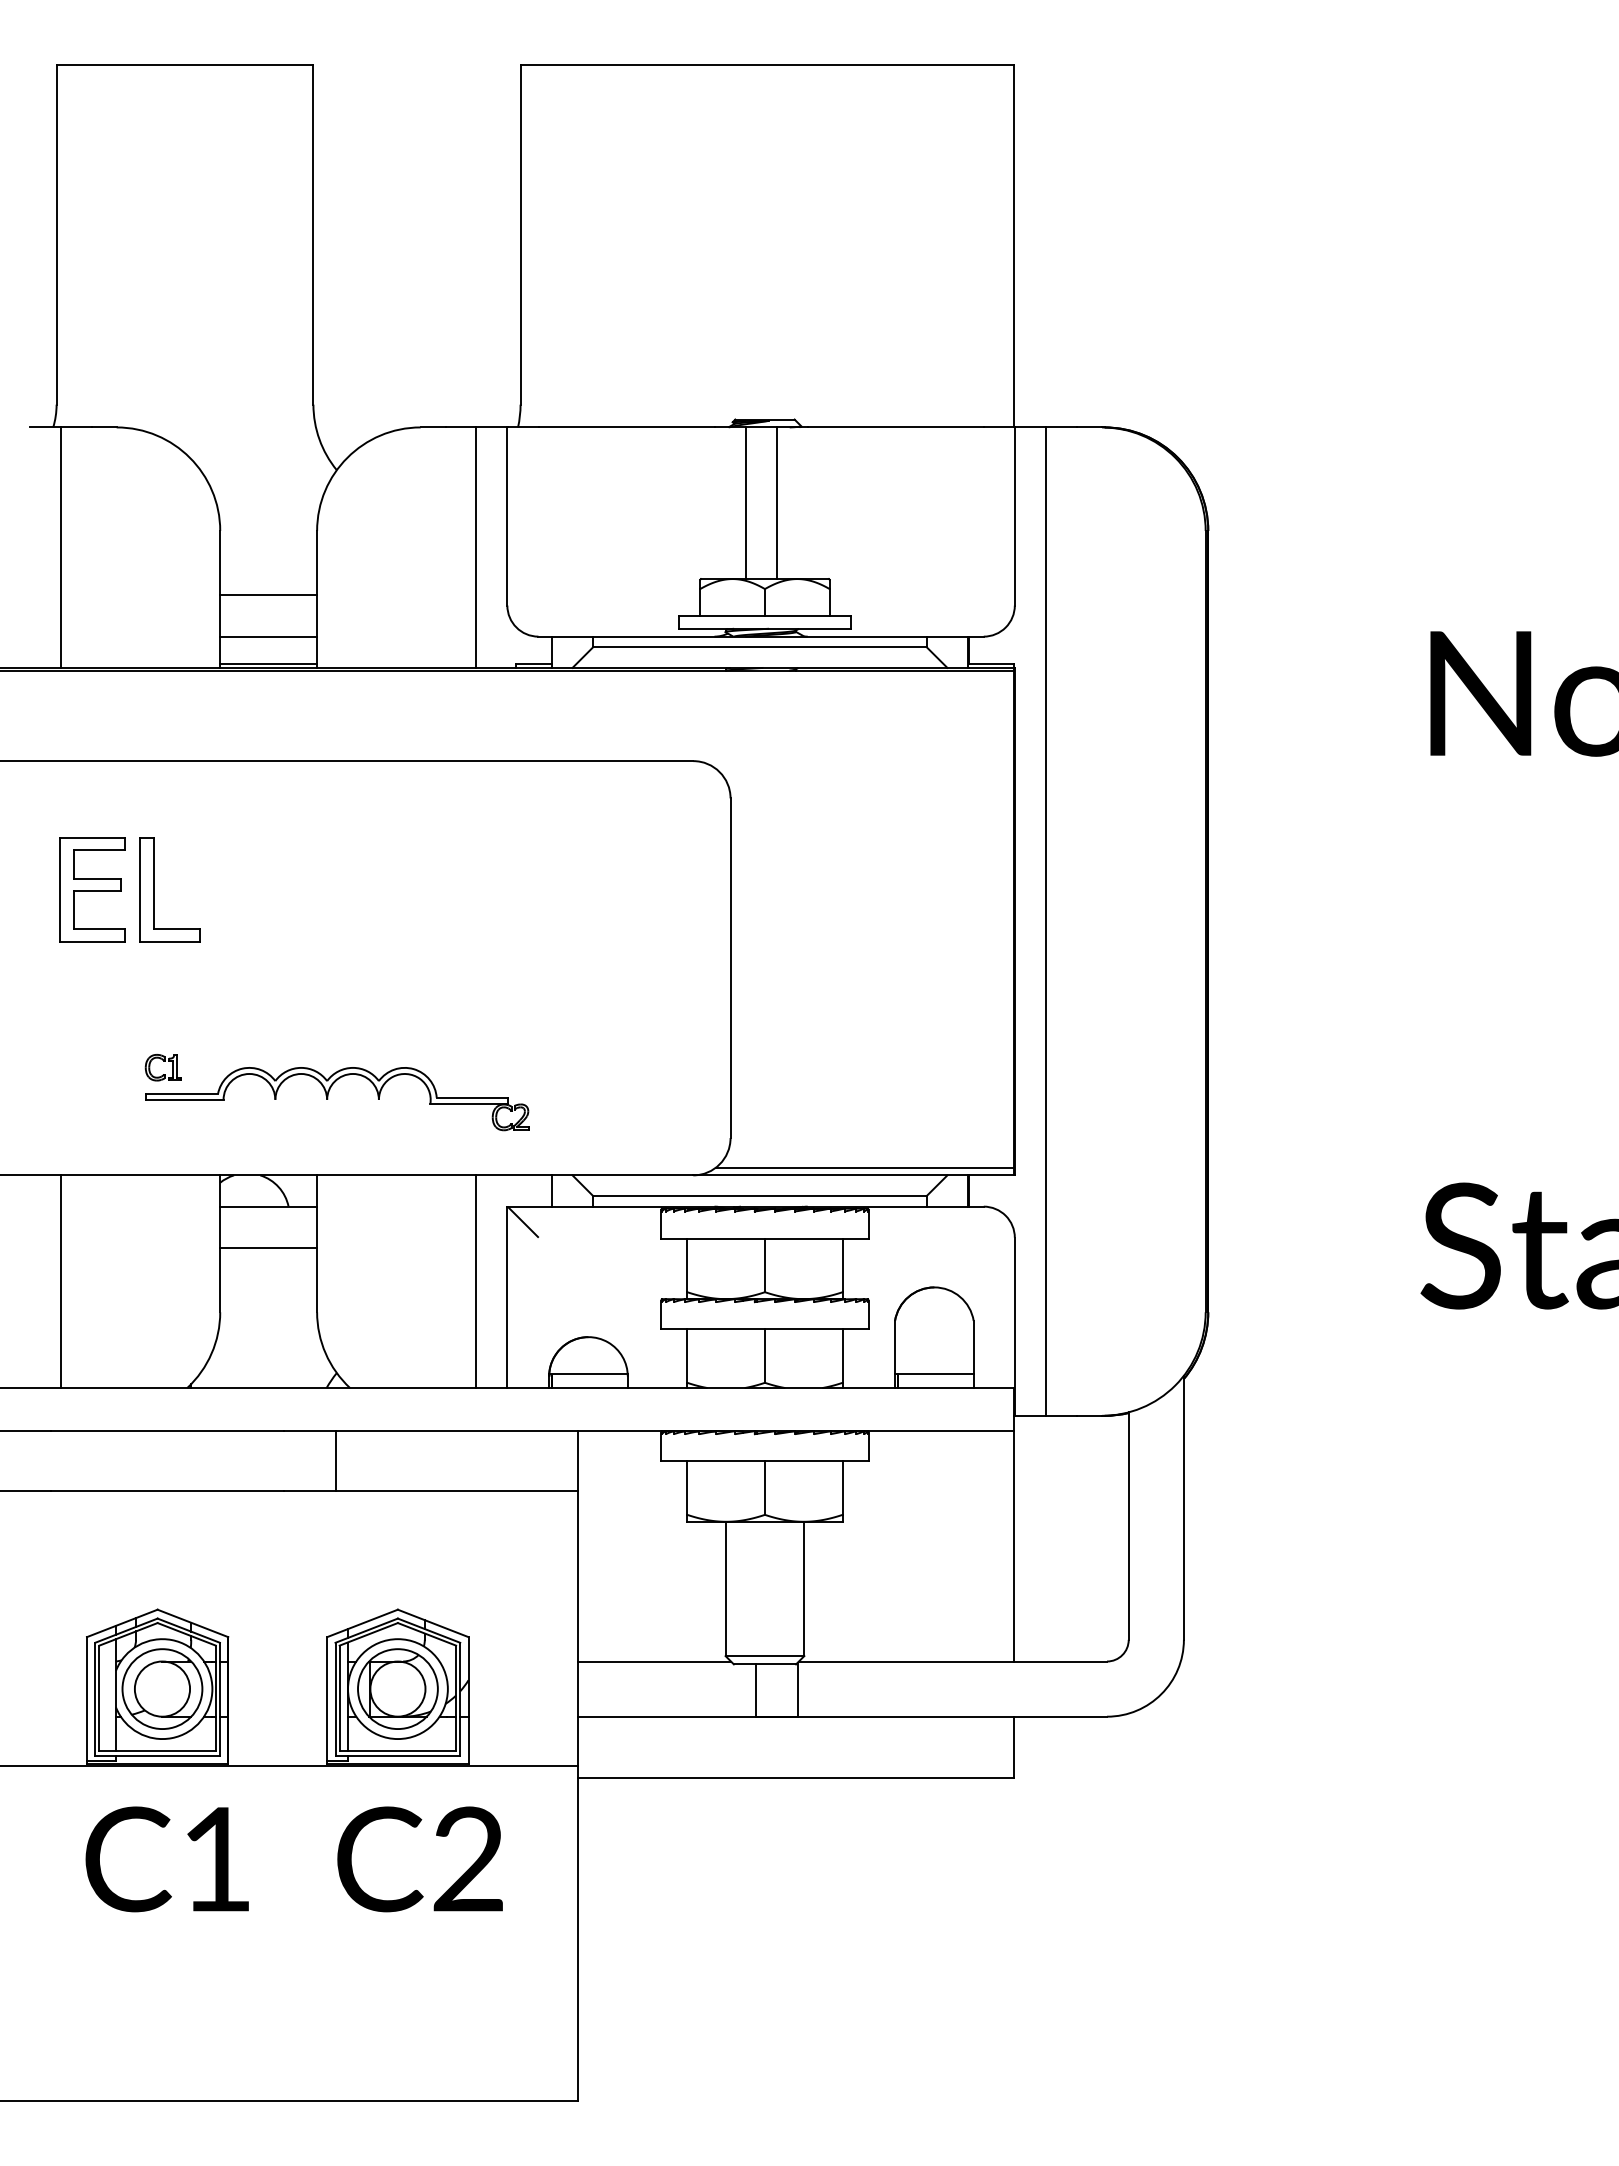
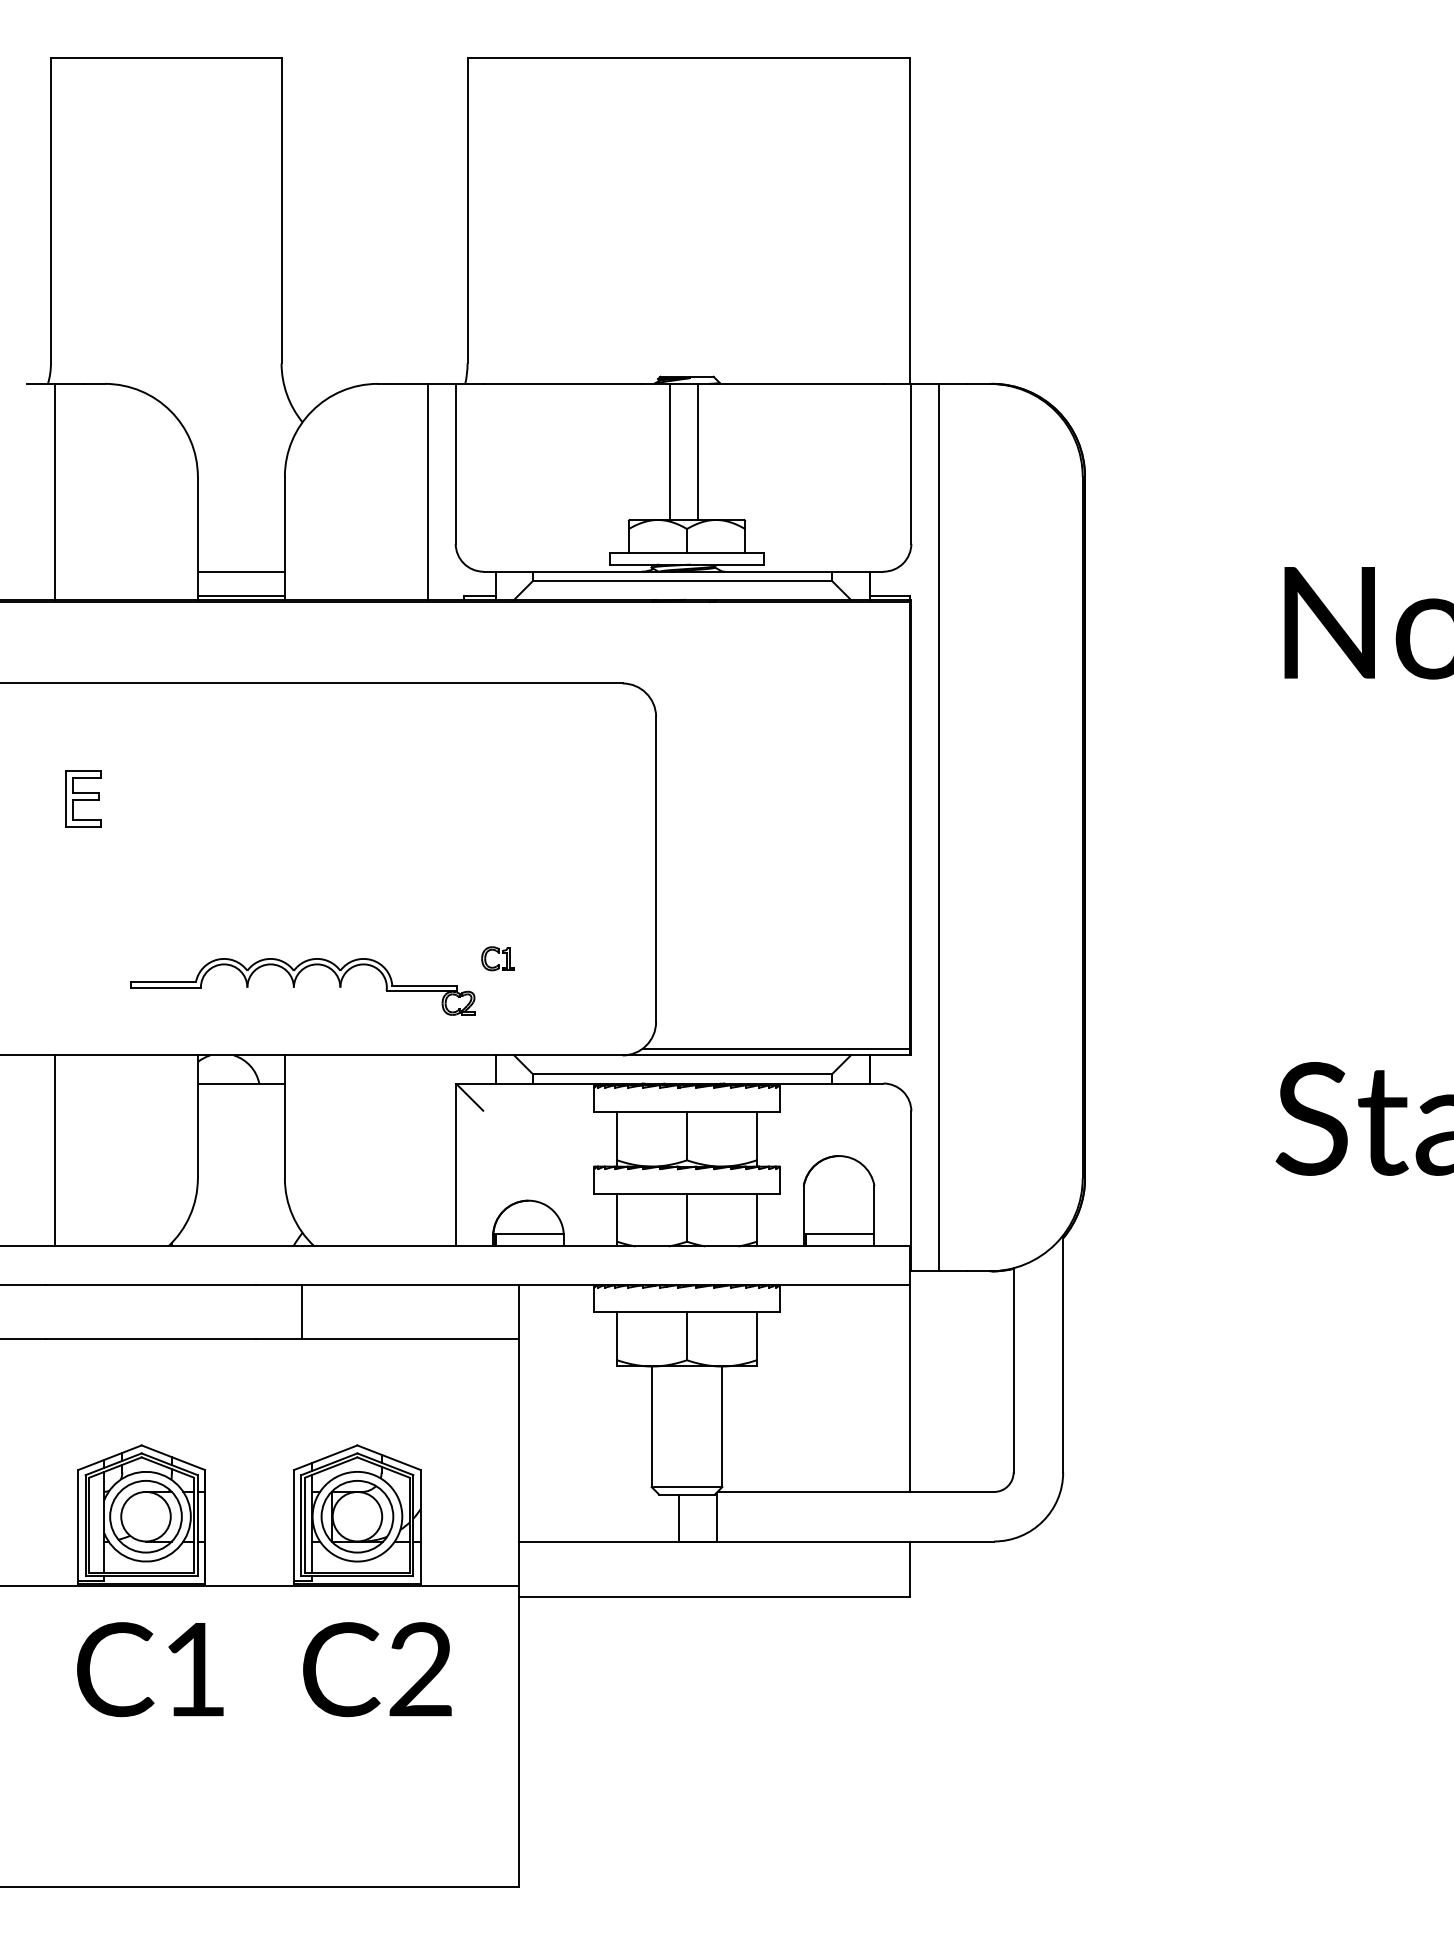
line: (268, 595) -> (241, 534), removed
part: (92, 889) -> (83, 798), size x0.6
part: (154, 889) -> (138, 798), removed
part: (163, 1061) -> (498, 953), moved
line: (268, 1248) -> (241, 1121), removed
line: (476, 1281) -> (427, 1150), removed
line: (654, 1661) -> (587, 1491), removed

